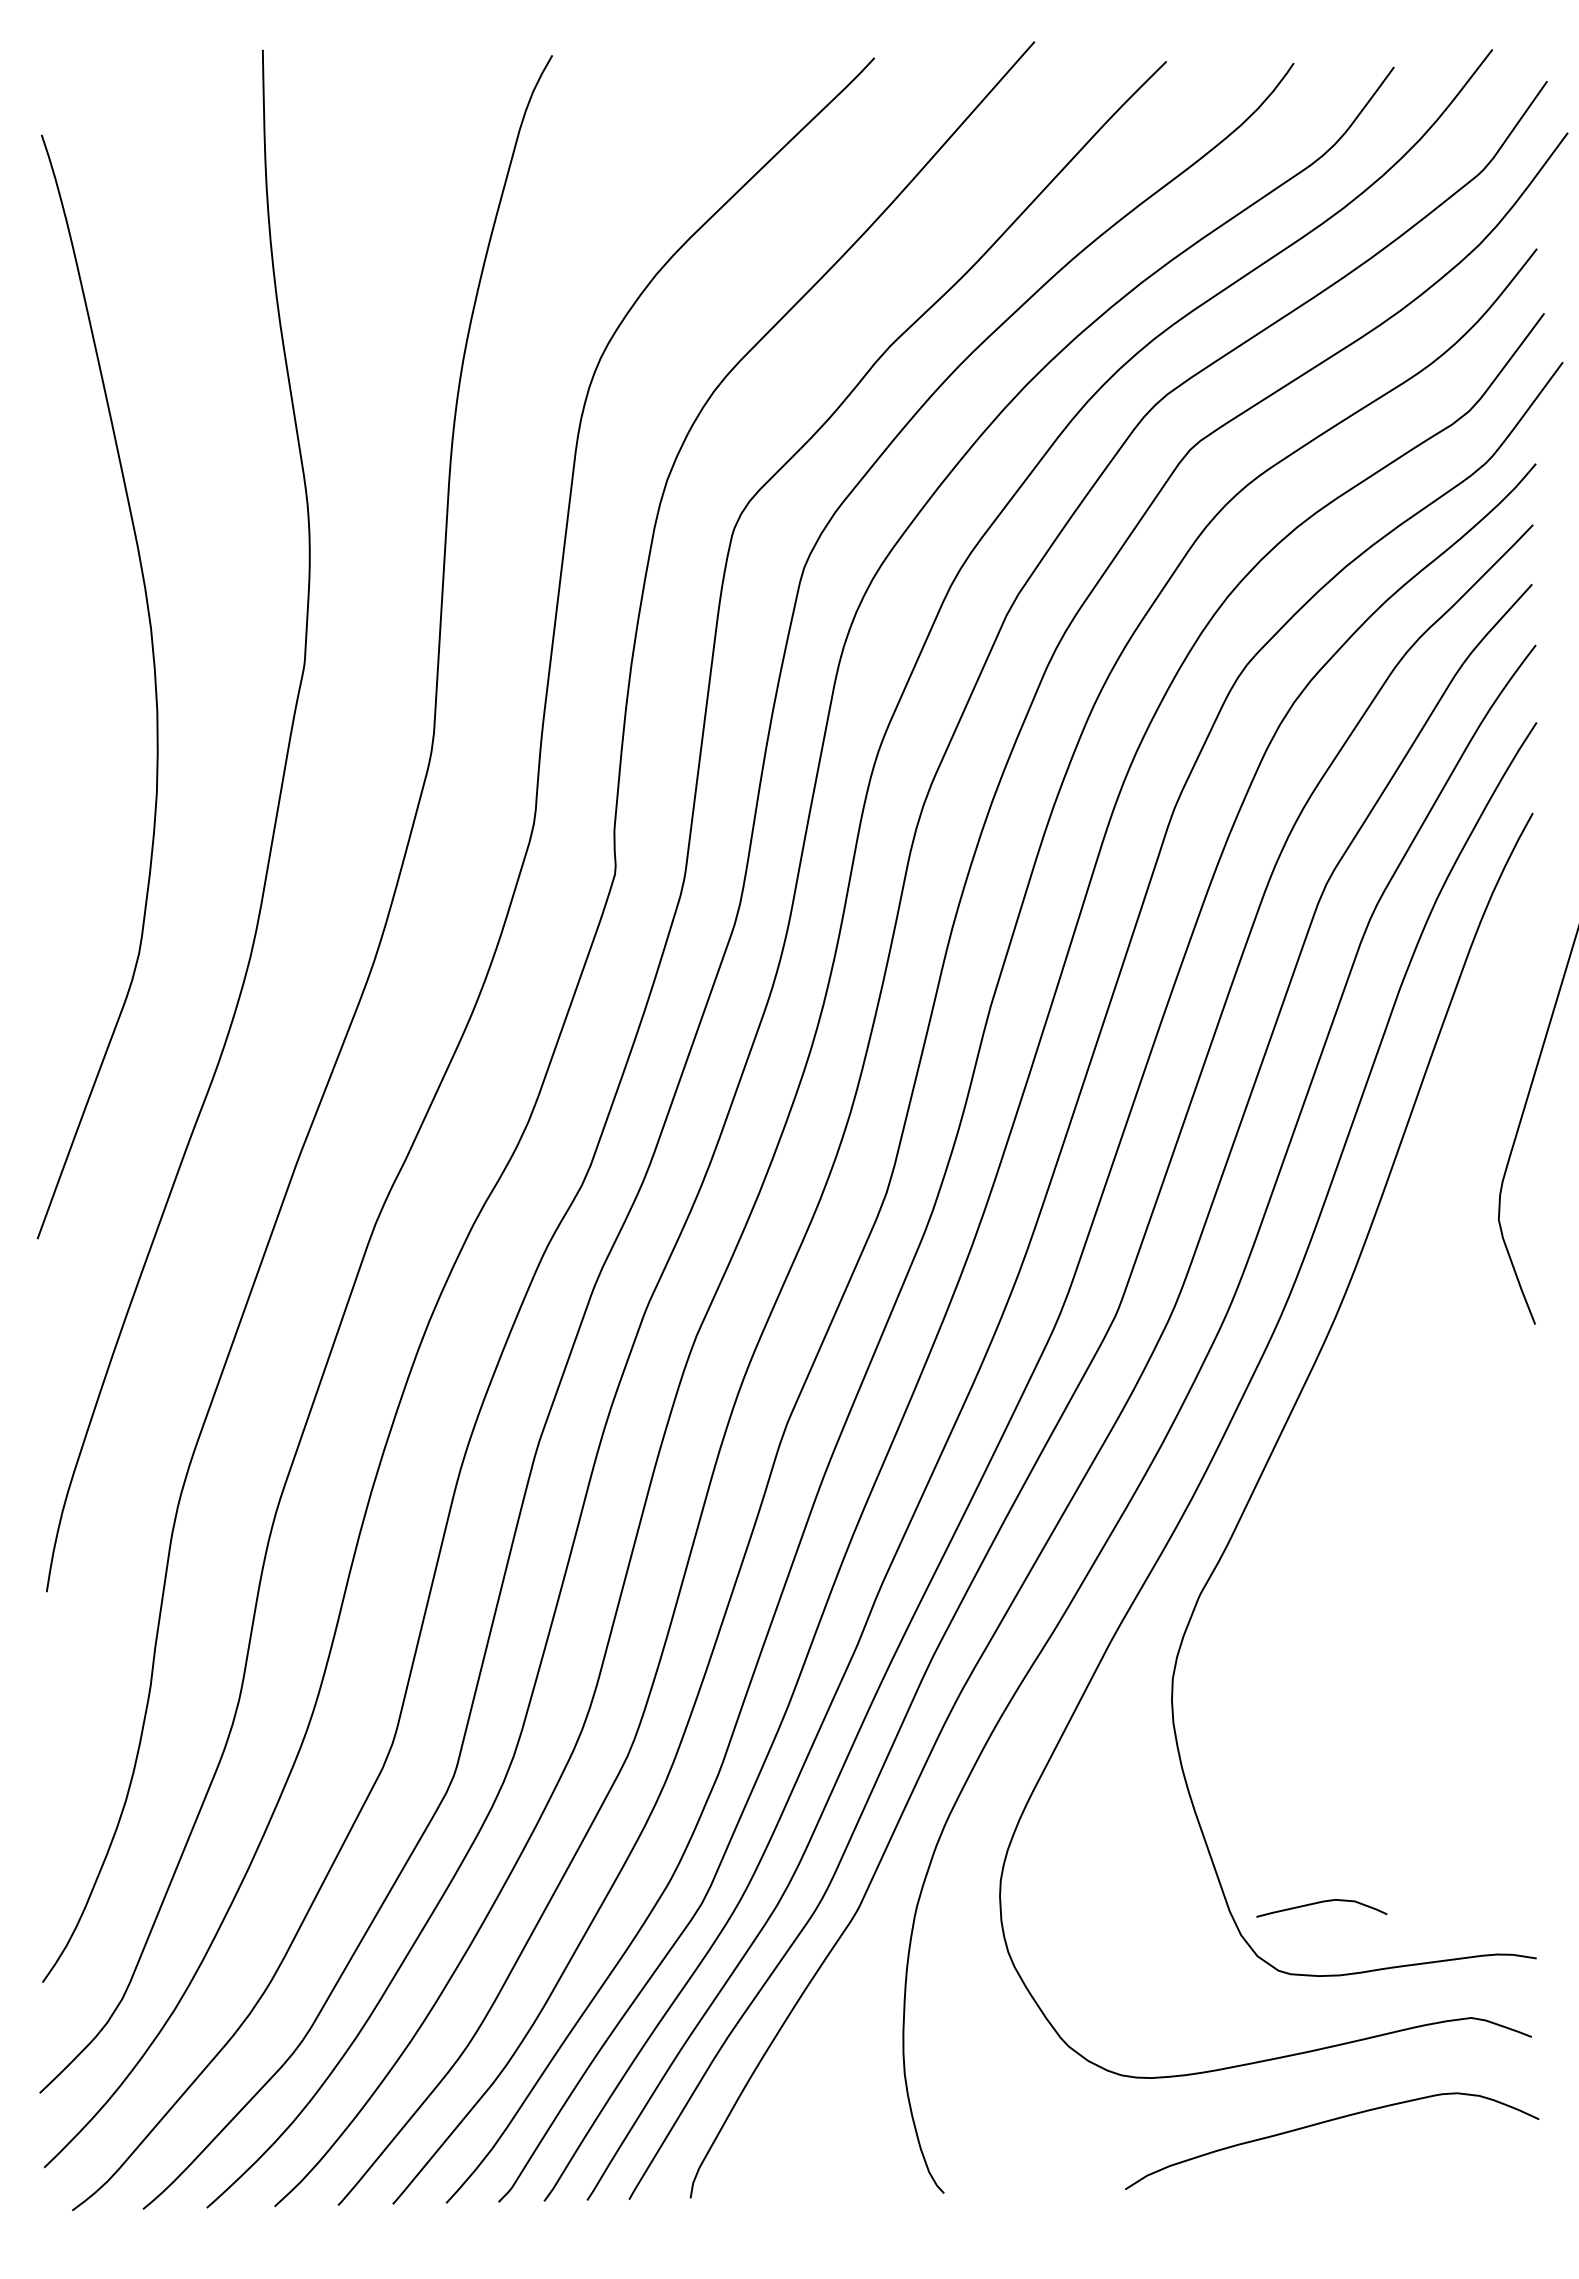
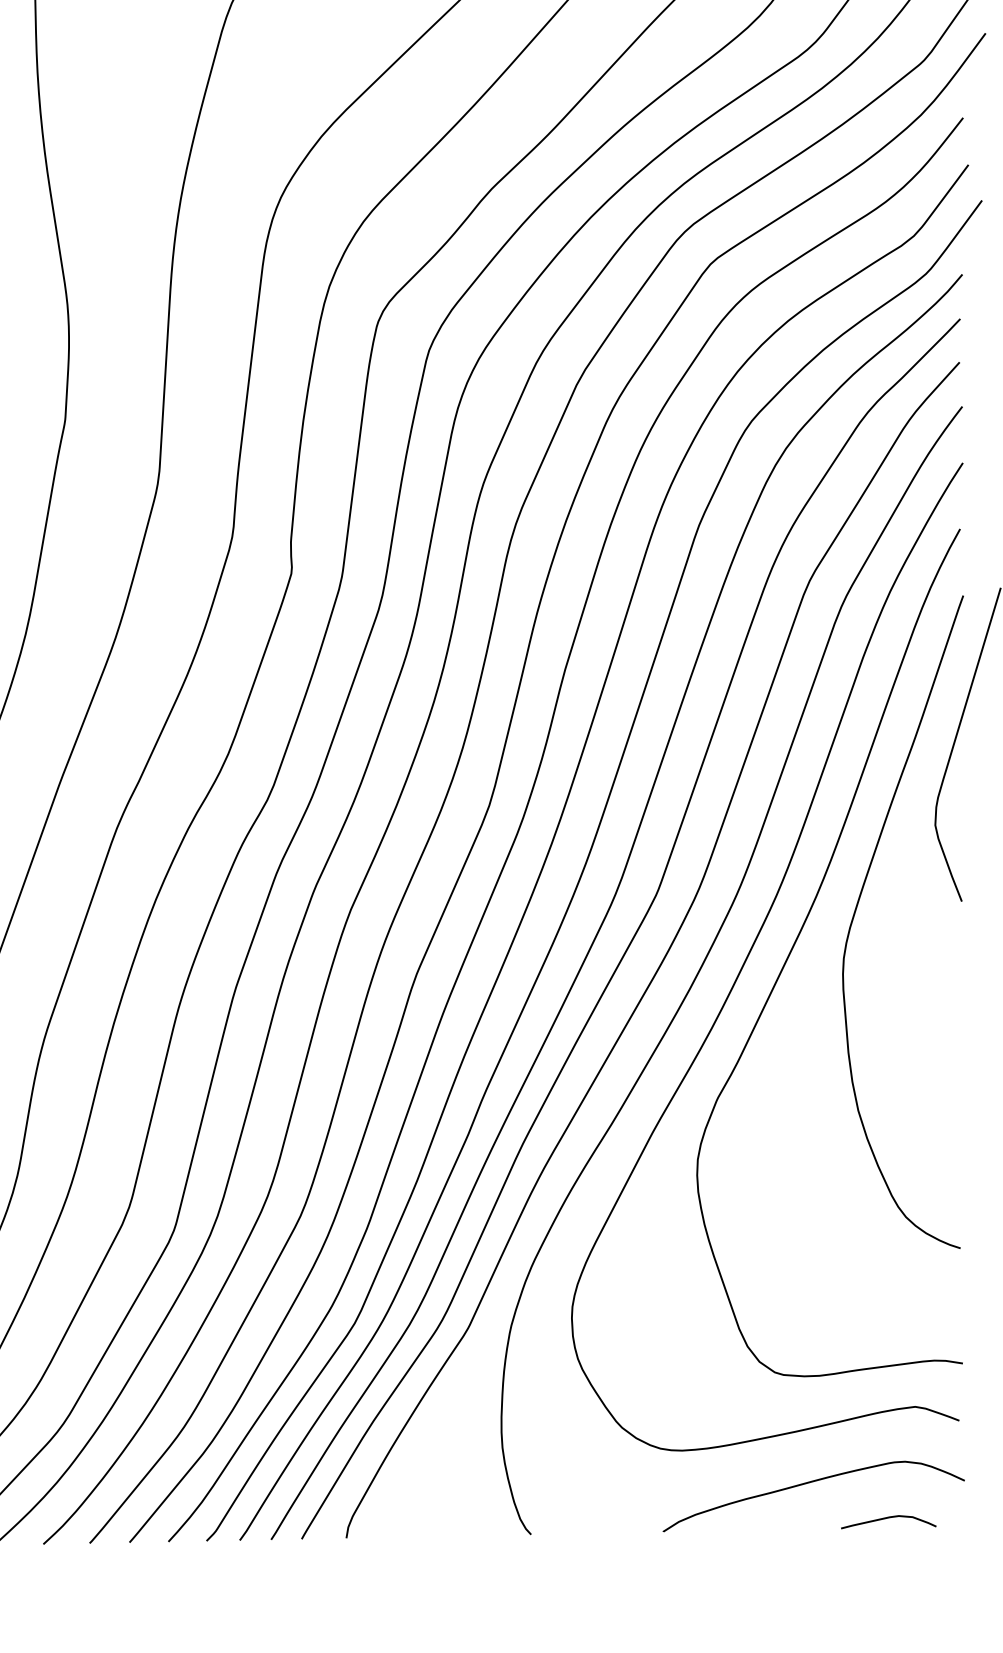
curve: (1392, 1330) -> (857, 905), added
curve: (1320, 1903) -> (887, 1518), moved

